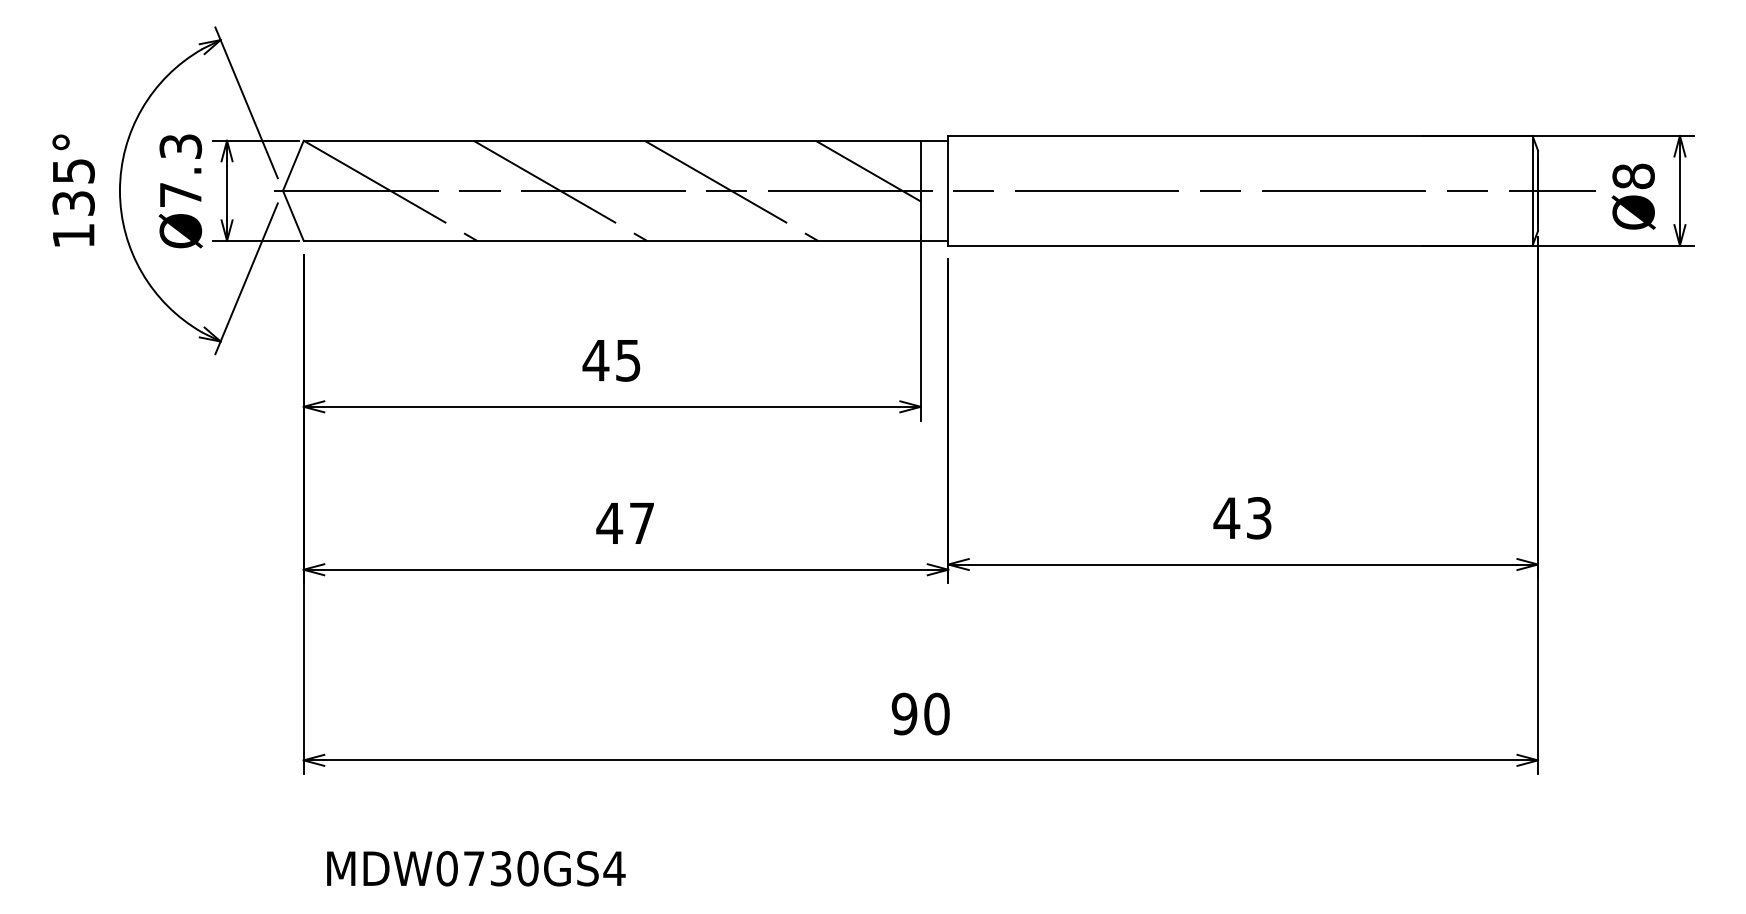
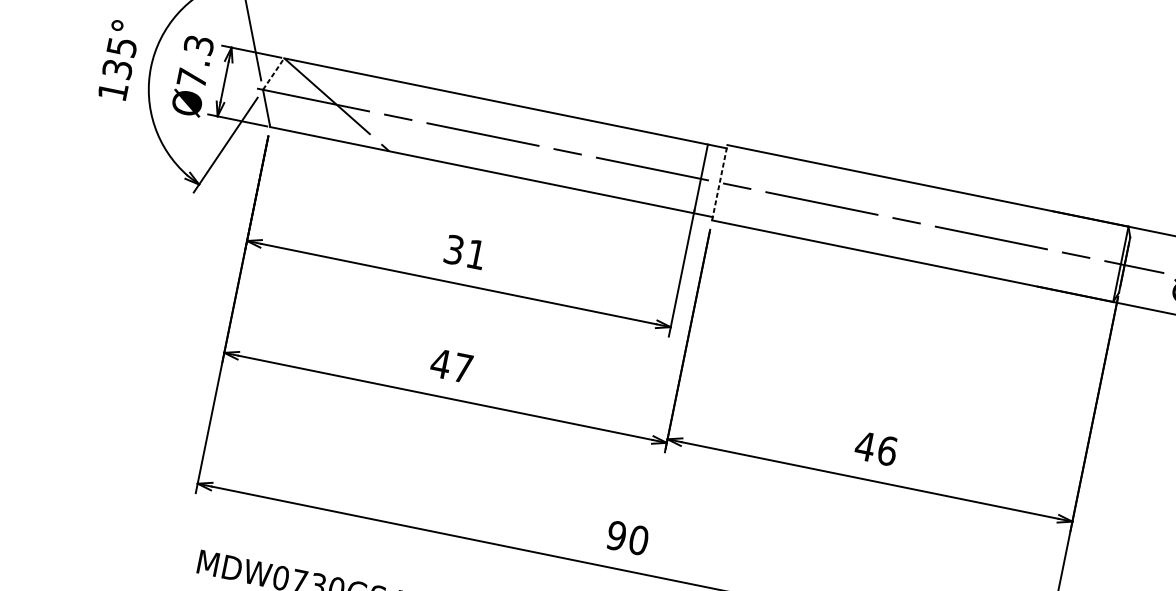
line: (293, 165) -> (273, 73), solid -> dashed
line: (867, 170) -> (667, 157), removed
line: (560, 190) -> (453, 128), removed
line: (731, 190) -> (570, 152), removed
line: (948, 190) -> (719, 182), solid -> dashed
text: (611, 360) -> (464, 252), 45 -> 31
text: (1259, 518) -> (887, 451), 43 -> 46

